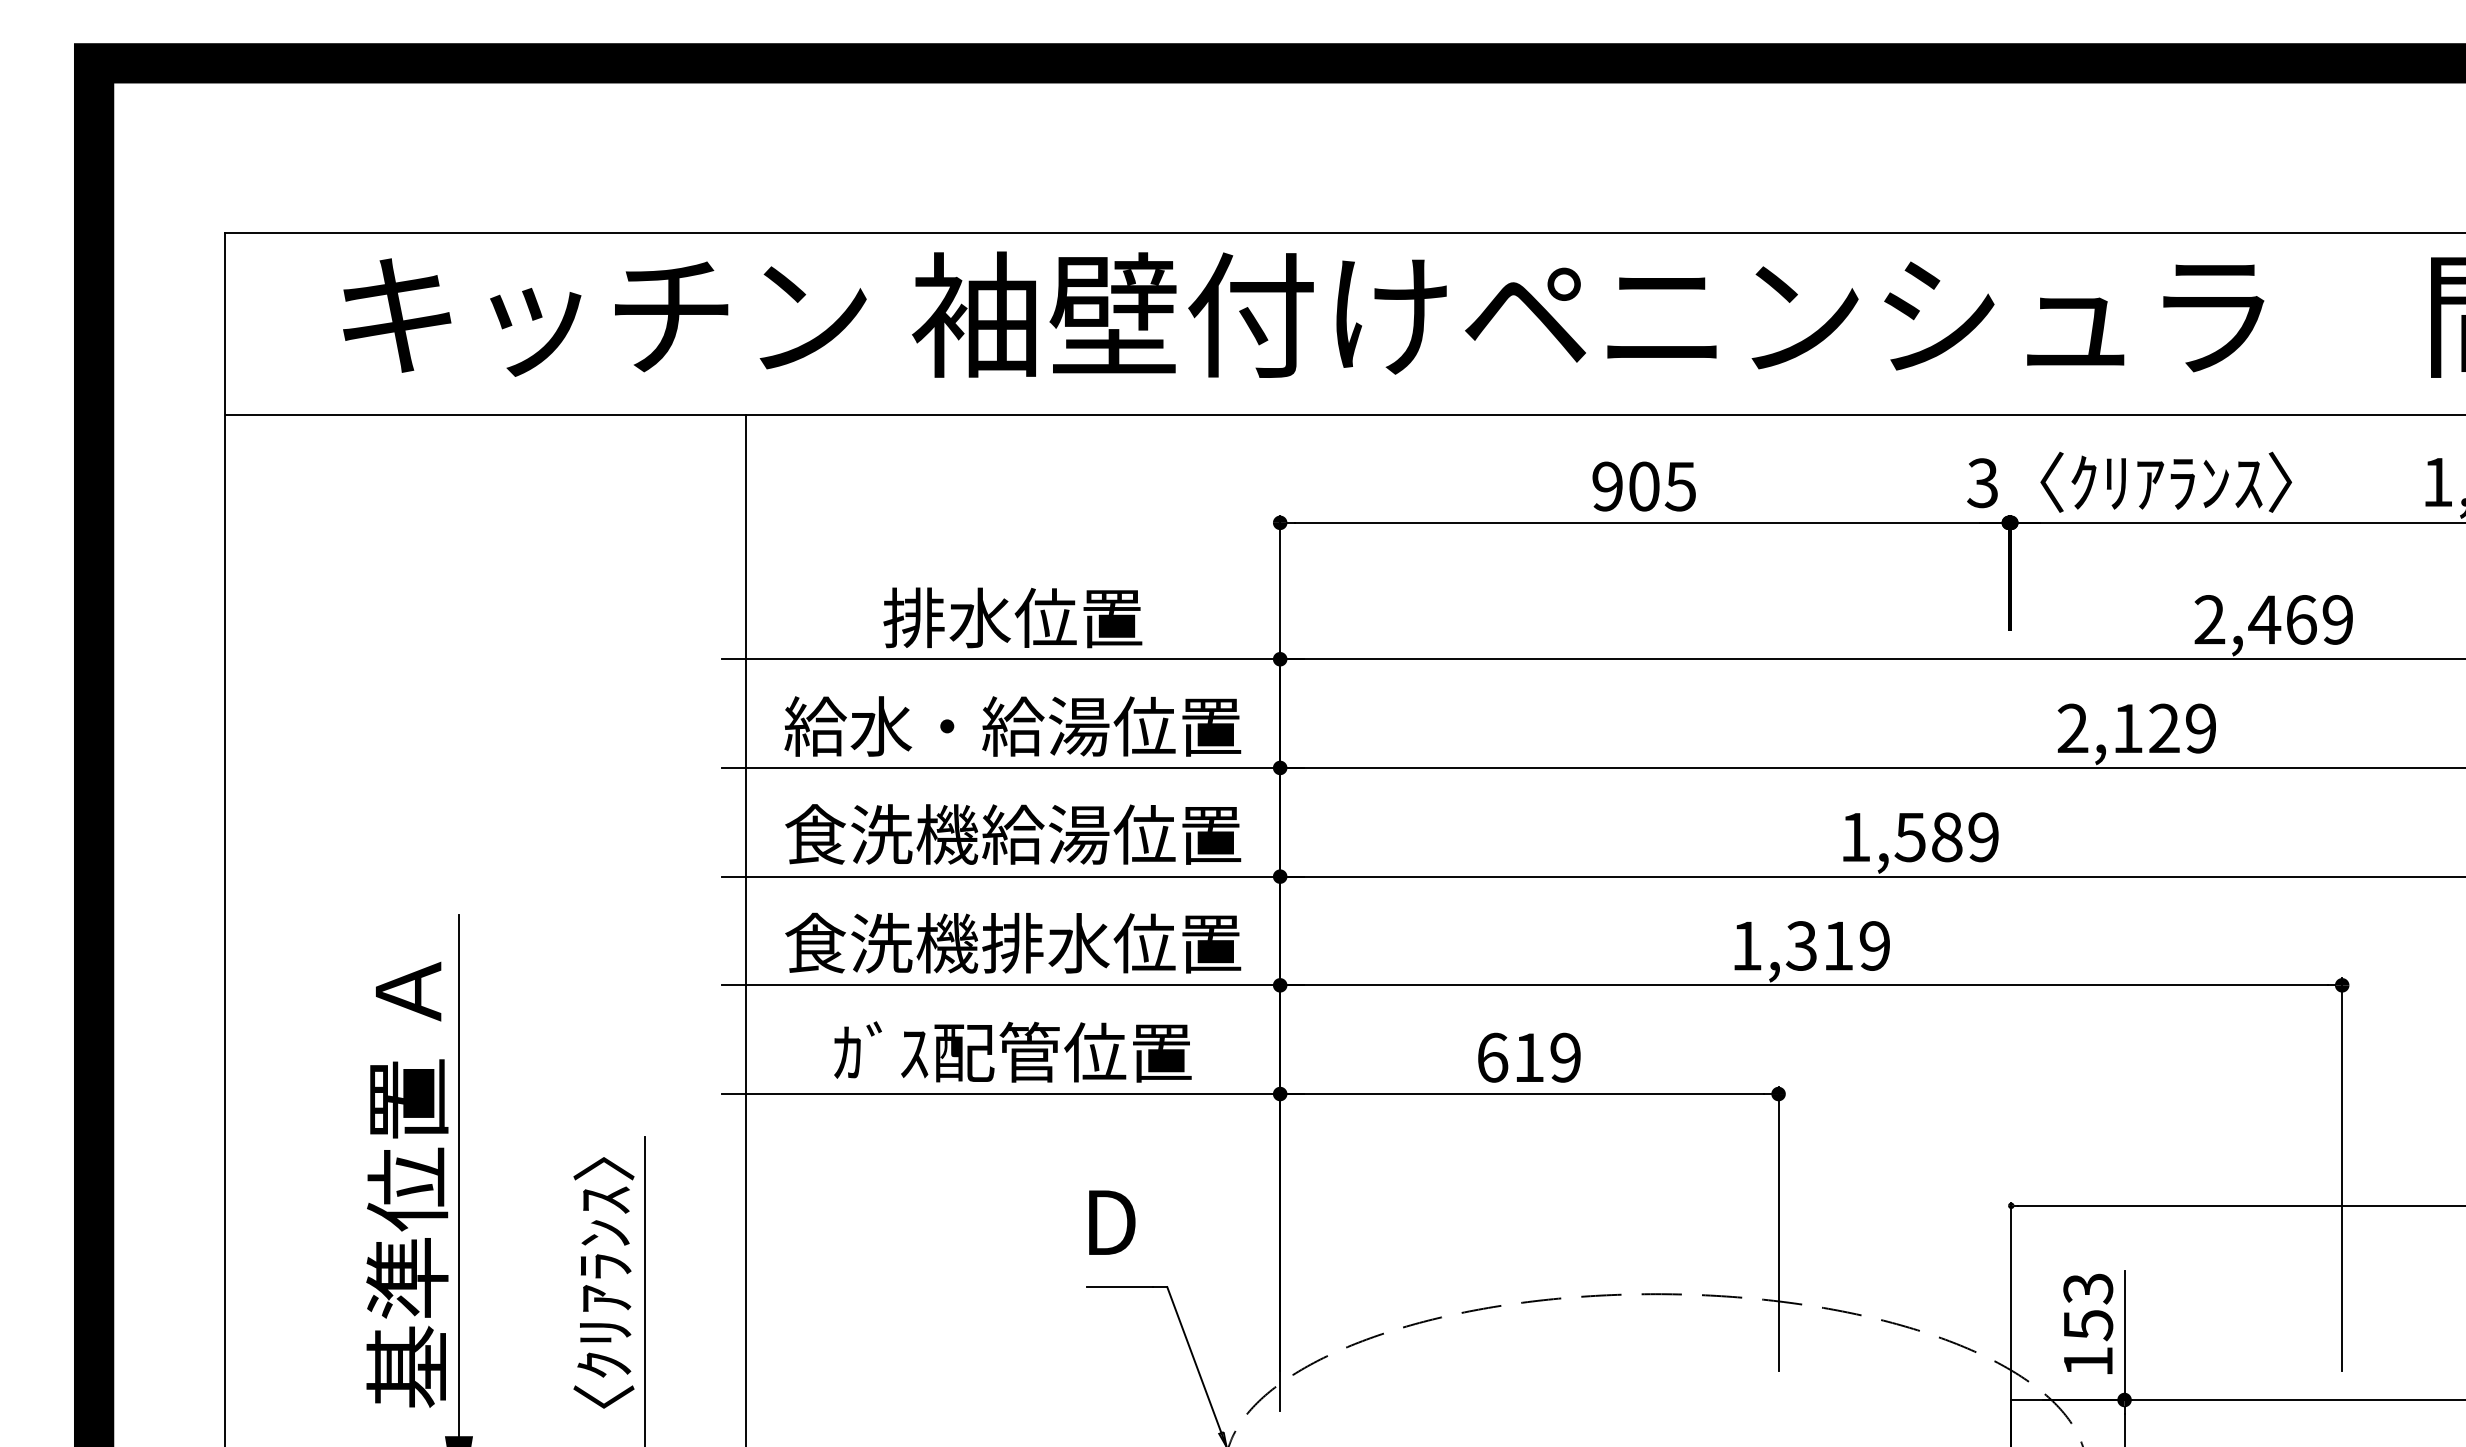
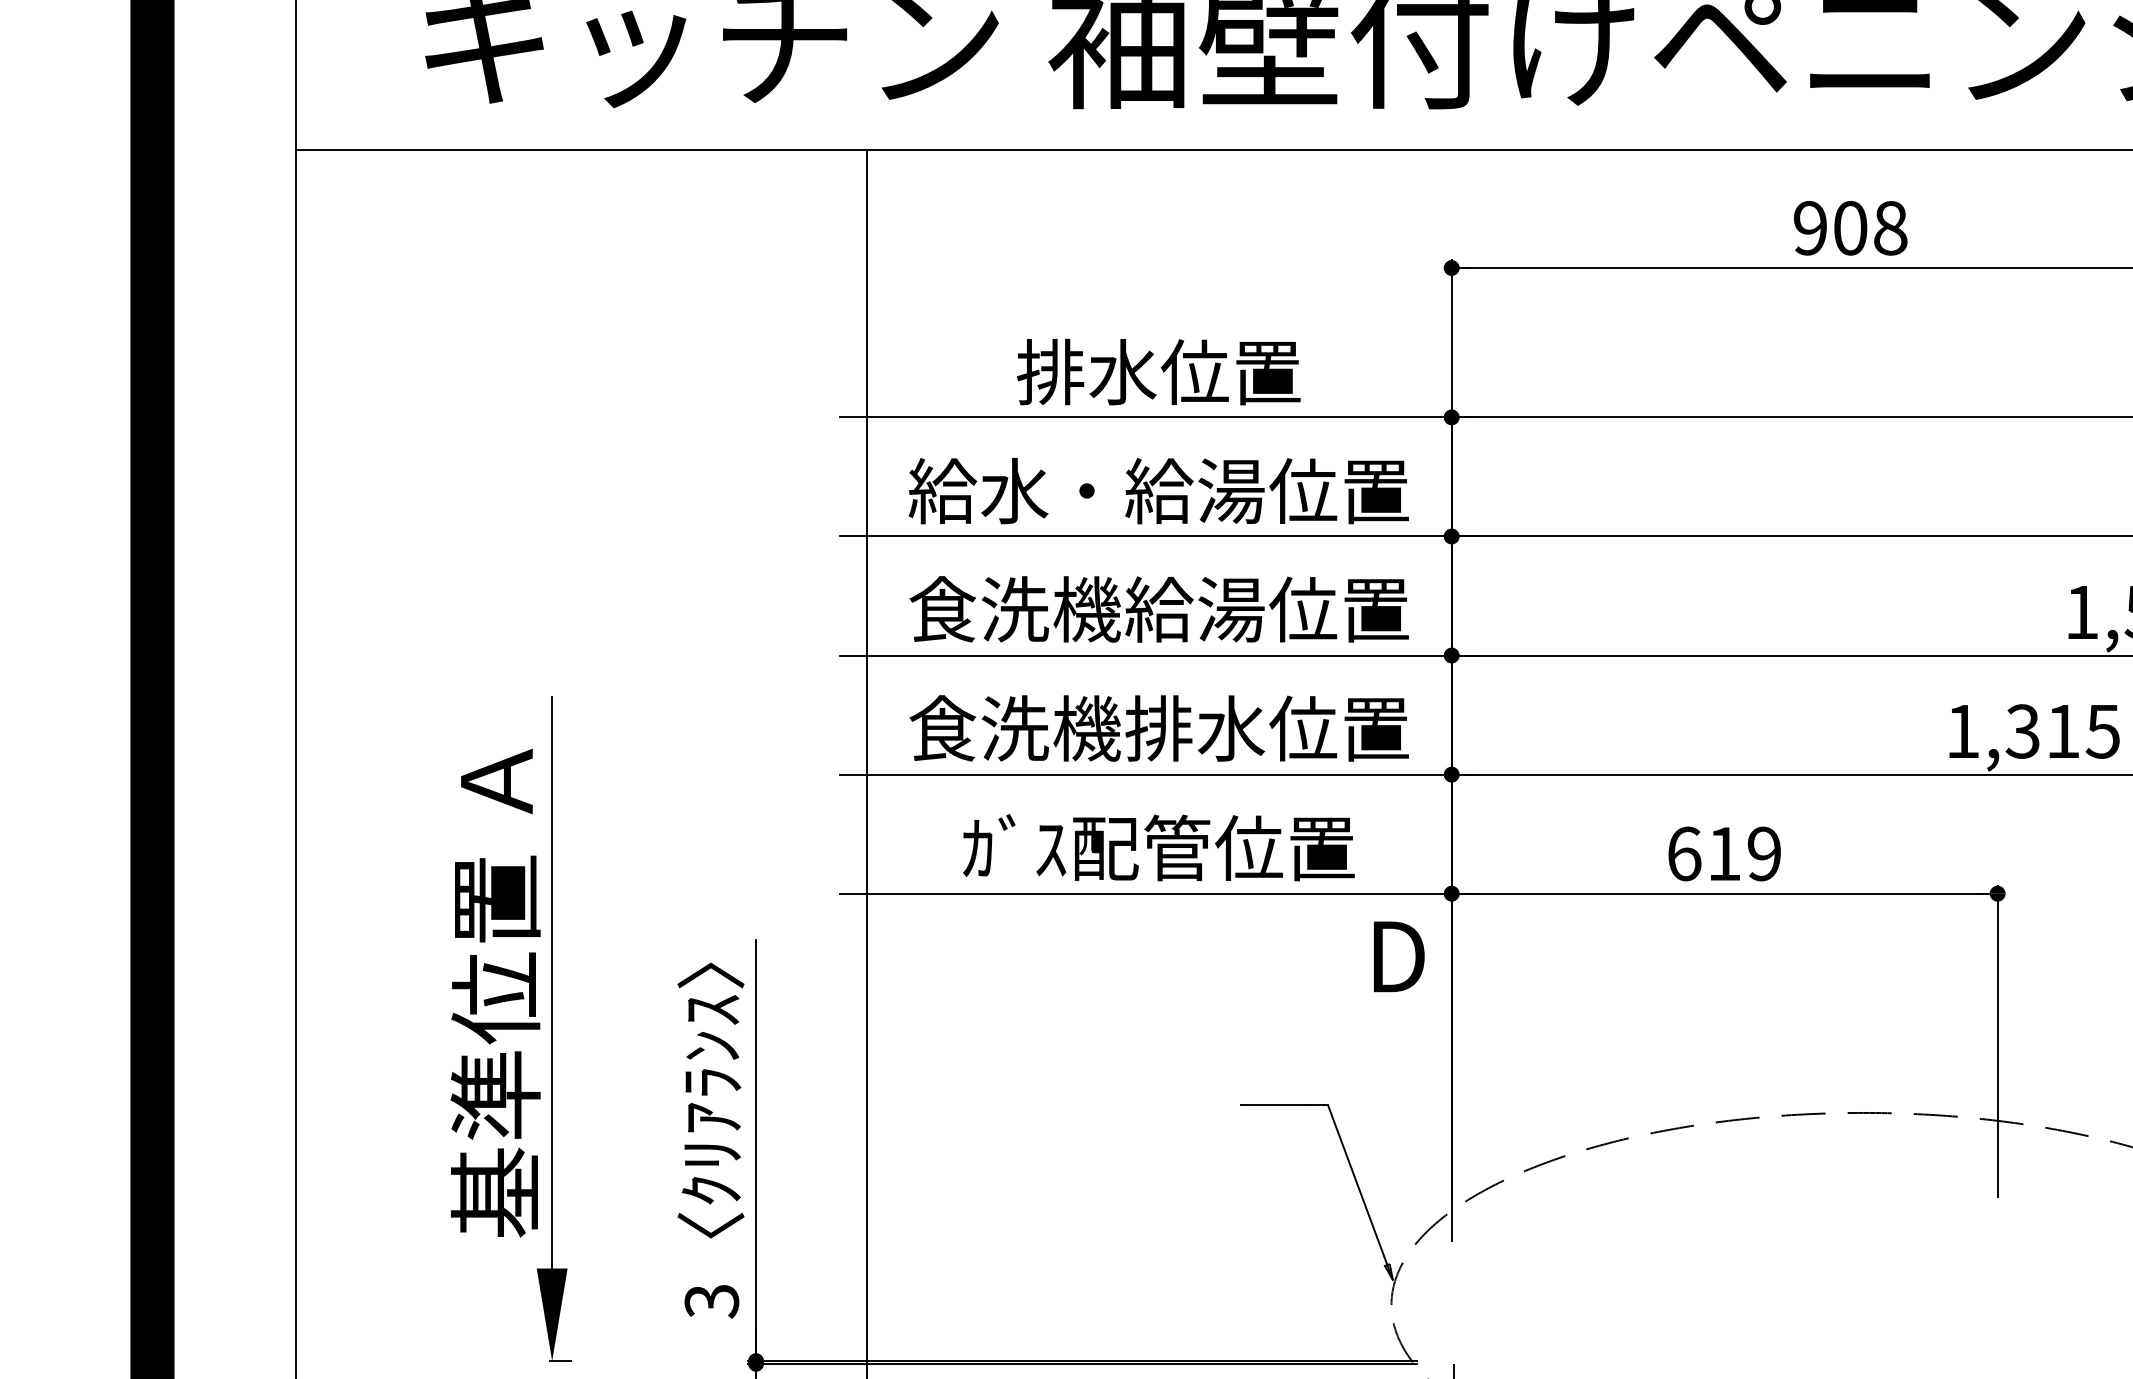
text: (1680, 486) -> (1890, 228), 905 -> 908
text: (1874, 945) -> (2102, 730), 1,319 -> 1,315
text: (1112, 1222) -> (1399, 956), moved

